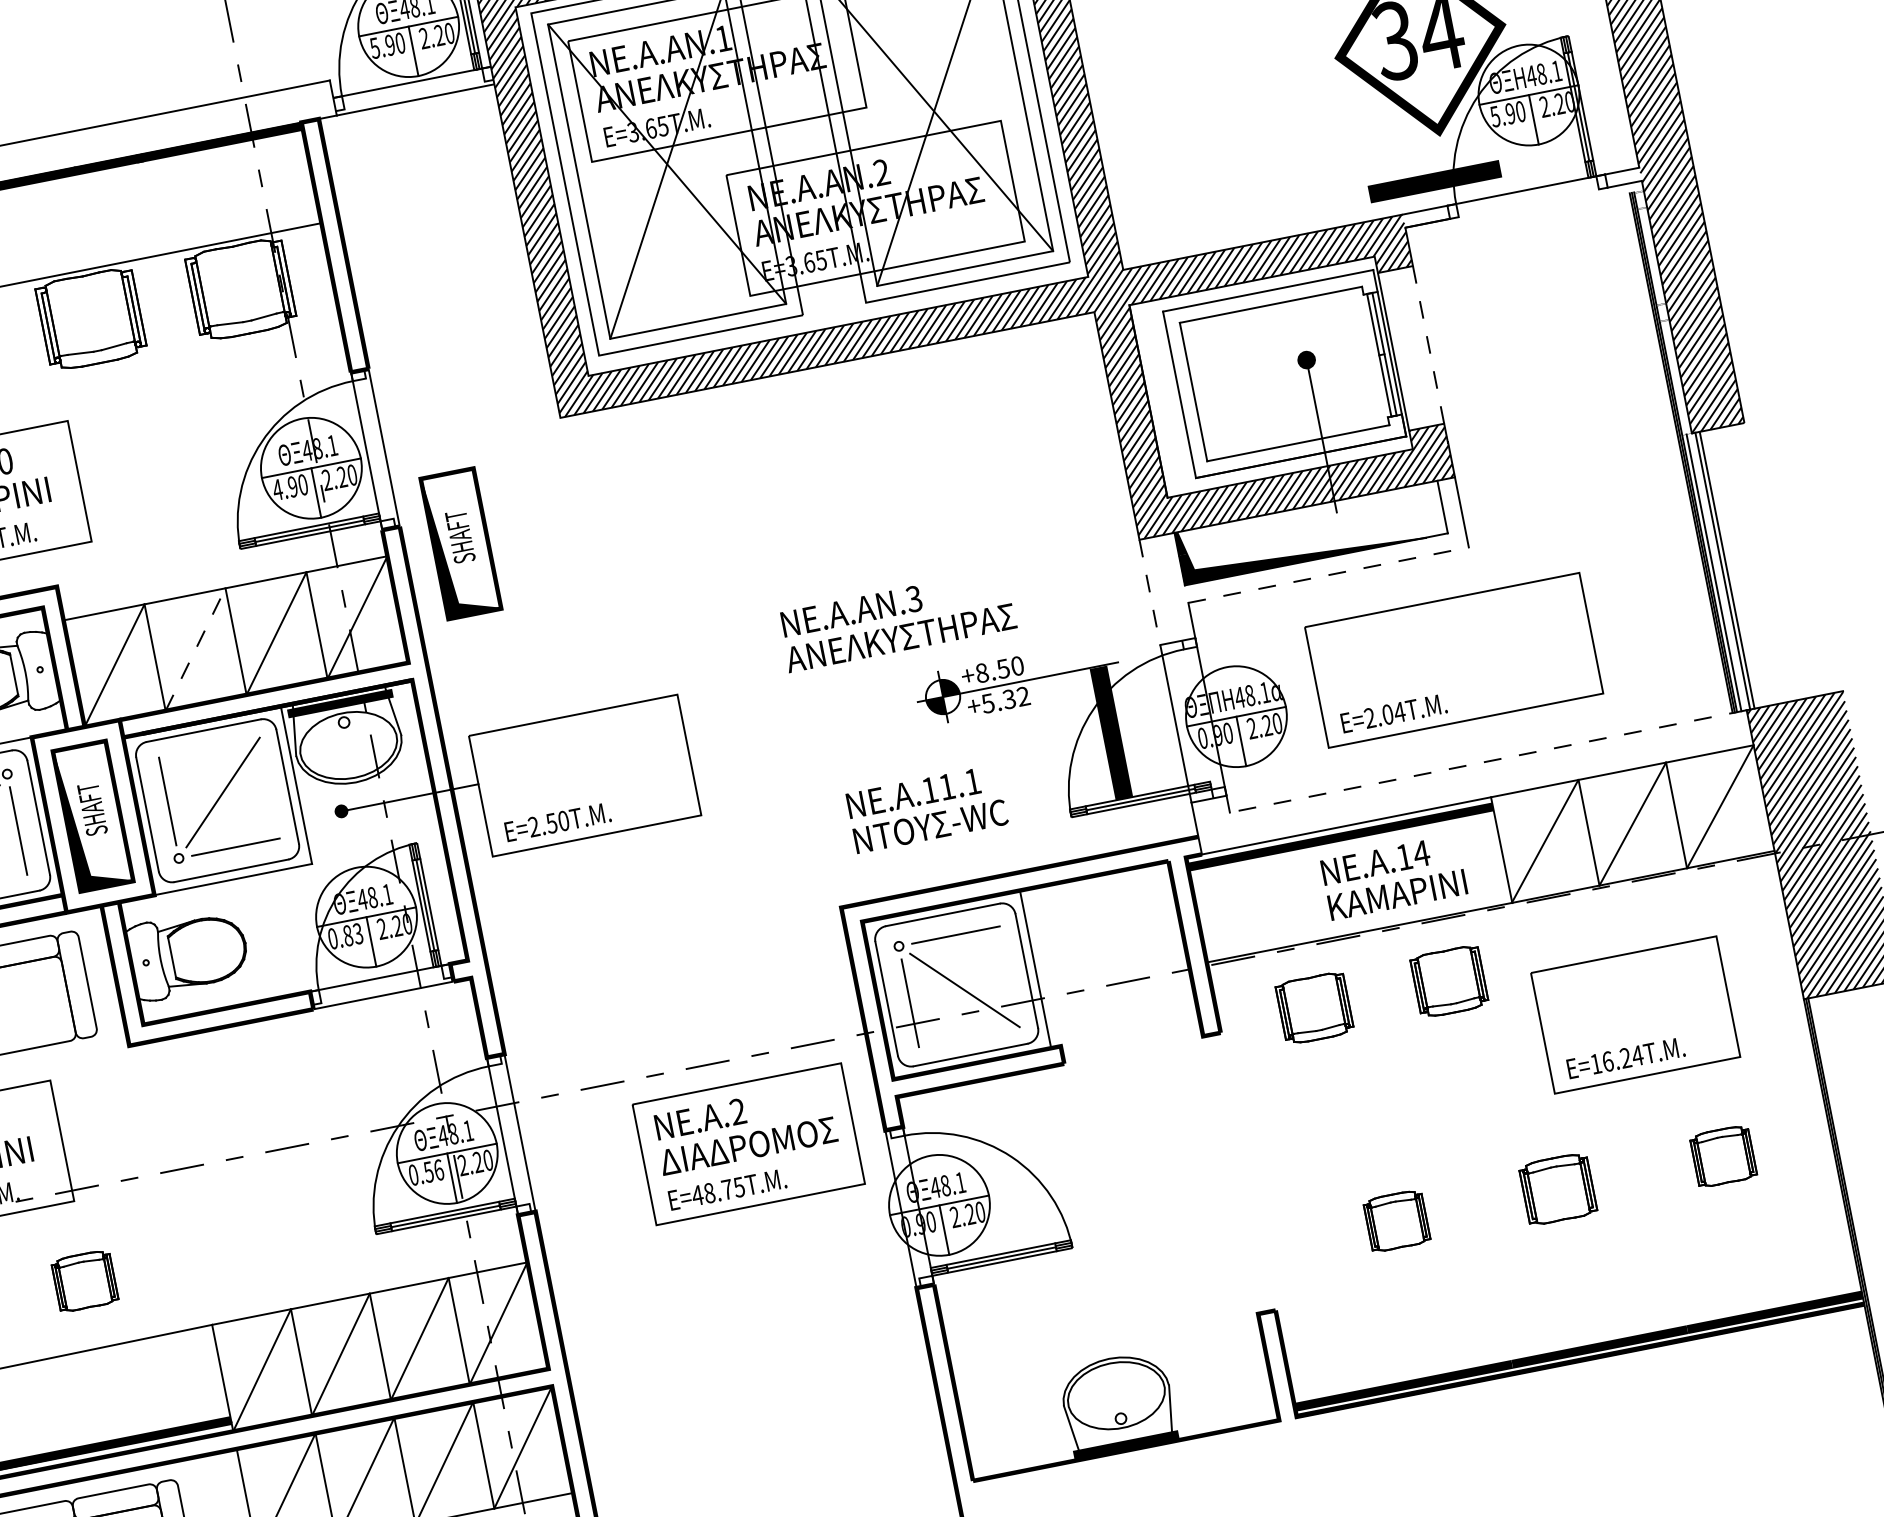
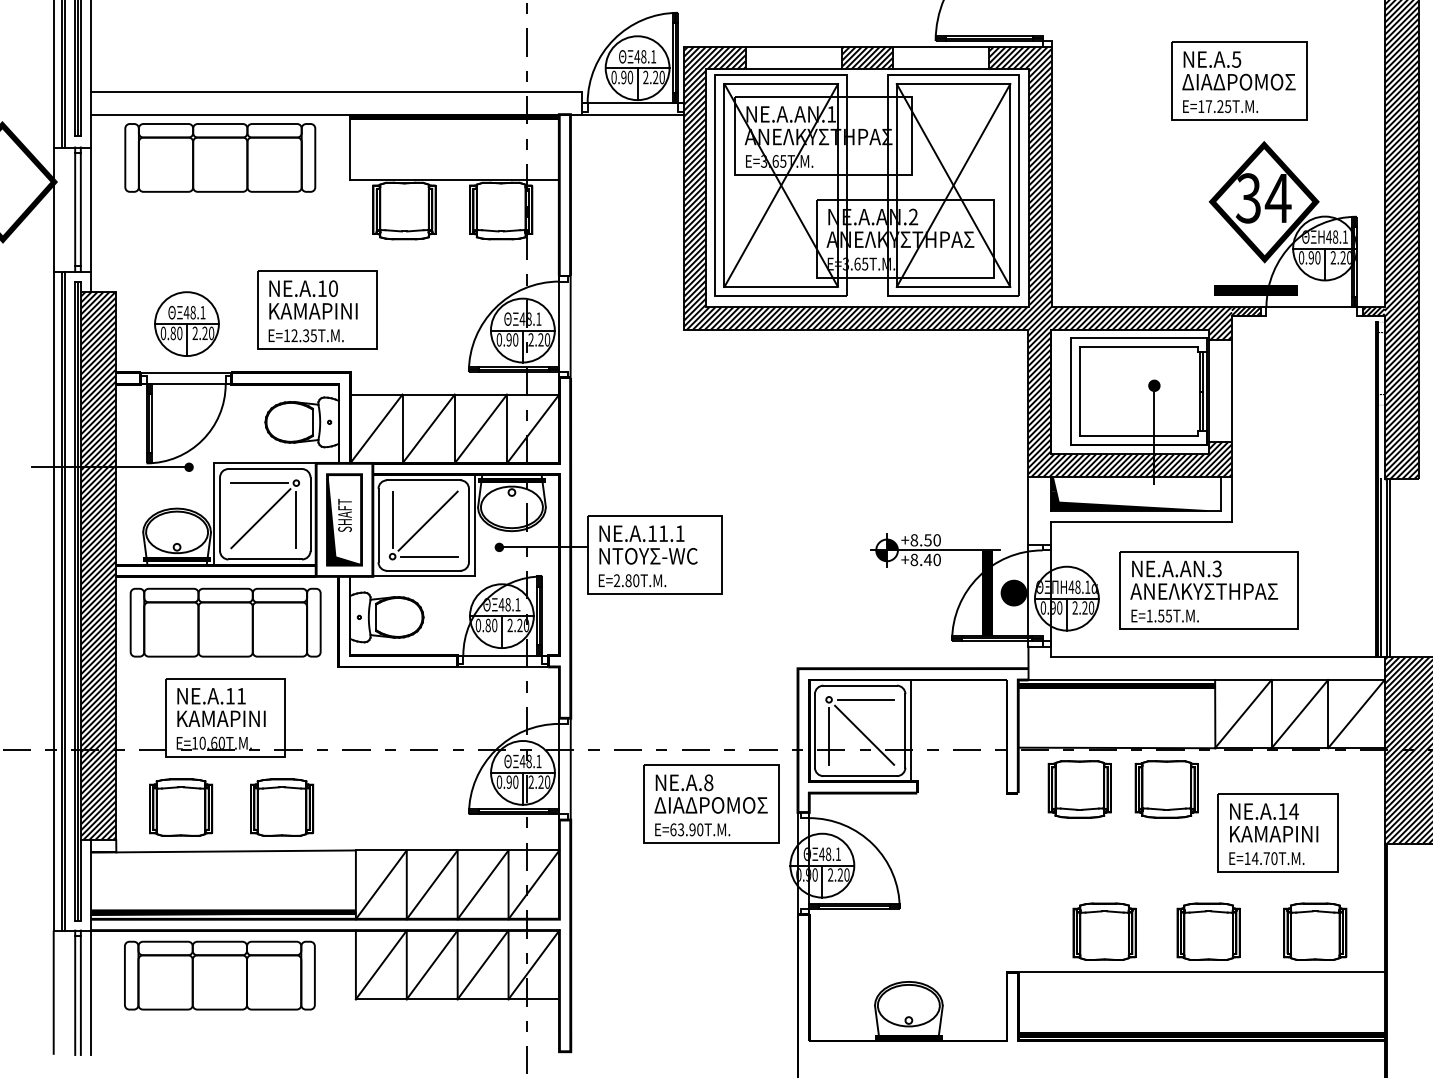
text: (374, 48) -> (613, 77), 5.90 -> 0.90
text: (1495, 116) -> (1301, 257), 5.90 -> 0.90
hatch: (1623, 177) -> (1373, 311), added
hatch: (1425, 217) -> (1245, 311), added
line: (1427, 345) -> (1231, 391), dashed -> solid
text: (277, 489) -> (499, 339), 4.90 -> 0.90
part: (460, 543) -> (606, 395), removed
line: (1328, 575) -> (1141, 522), dashed -> solid
line: (1149, 591) -> (1028, 510), dashed -> solid
text: (896, 619) -> (1203, 579), moved
line: (195, 648) -> (428, 428), dashed -> solid
text: (1005, 699) -> (925, 559), +5.32 -> +8.40
text: (1385, 714) -> (1159, 615), E=2.04T.M. -> E=1.55T.M.
fill: (1151, 723) -> (1013, 592), added
line: (1487, 761) -> (1217, 657), dashed -> solid
text: (927, 808) -> (648, 544), moved
text: (551, 823) -> (628, 580), E=2.50T.M. -> E=2.80T.M.
text: (1394, 876) -> (1274, 822), moved
text: (357, 933) -> (494, 625), 0.83 -> 0.80
part: (1449, 981) -> (1166, 789), size x1.43
part: (1314, 1008) -> (1079, 789), size x1.43
text: (1622, 1058) -> (1264, 858), E=16.24T.M. -> E=14.70T.M.
text: (737, 1111) -> (708, 782), NE.A.2 -> NE.A.8
part: (1723, 1156) -> (1315, 931), size x1.67
text: (433, 1170) -> (512, 781), 0.56 -> 0.90
part: (1557, 1188) -> (1208, 931), size x1.43
text: (717, 1190) -> (686, 829), E=48.75T.M. -> E=63.90T.M.
part: (1396, 1220) -> (1104, 931), size x1.67
line: (1559, 1254) -> (1201, 972), added
part: (85, 1280) -> (282, 807), size x1.67

